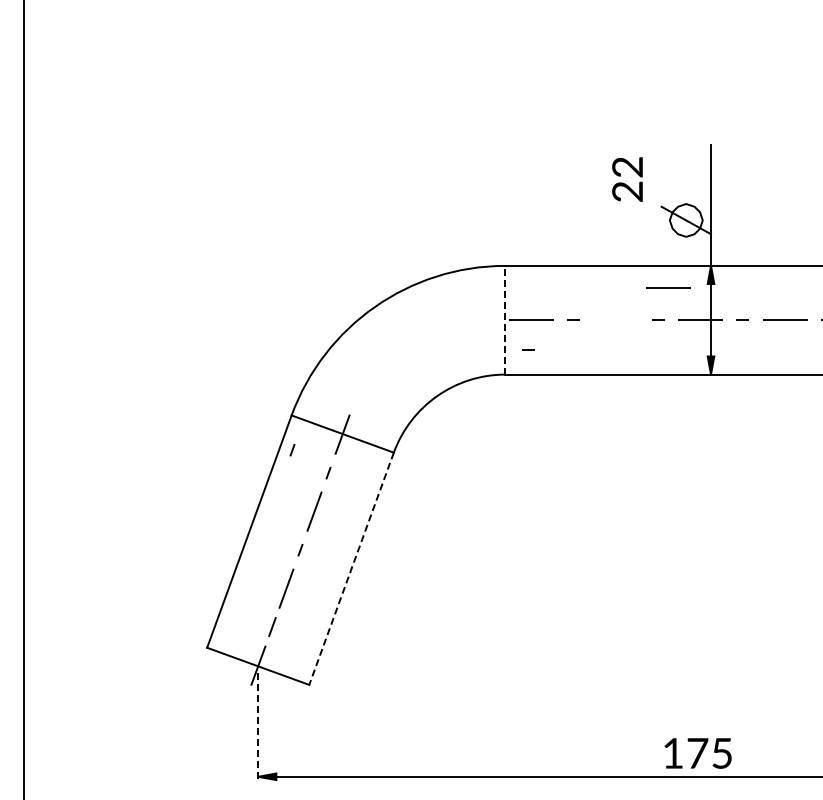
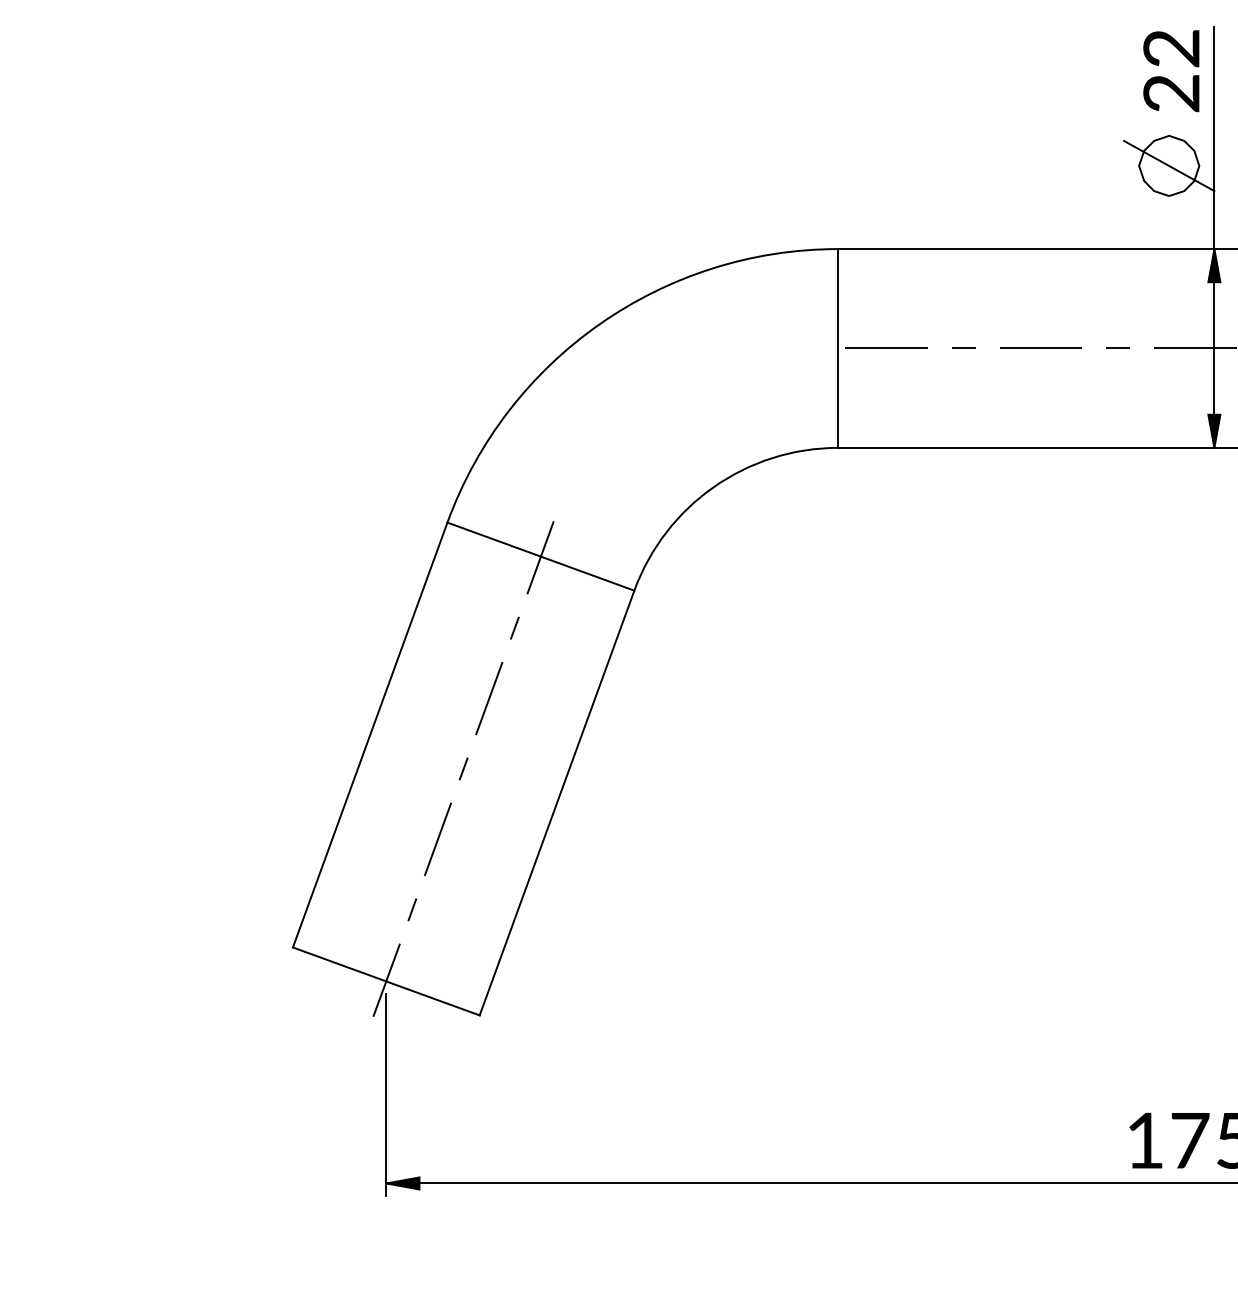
text: (627, 179) -> (1171, 70), moved
line: (668, 287) -> (1041, 347), moved
line: (505, 319) -> (838, 347), dashed -> solid
line: (528, 349) -> (880, 401), removed
part: (292, 450) -> (448, 586), removed
line: (351, 568) -> (556, 802), dashed -> solid
part: (272, 627) -> (412, 910), size x0.62
line: (258, 728) -> (386, 1095), dashed -> solid

